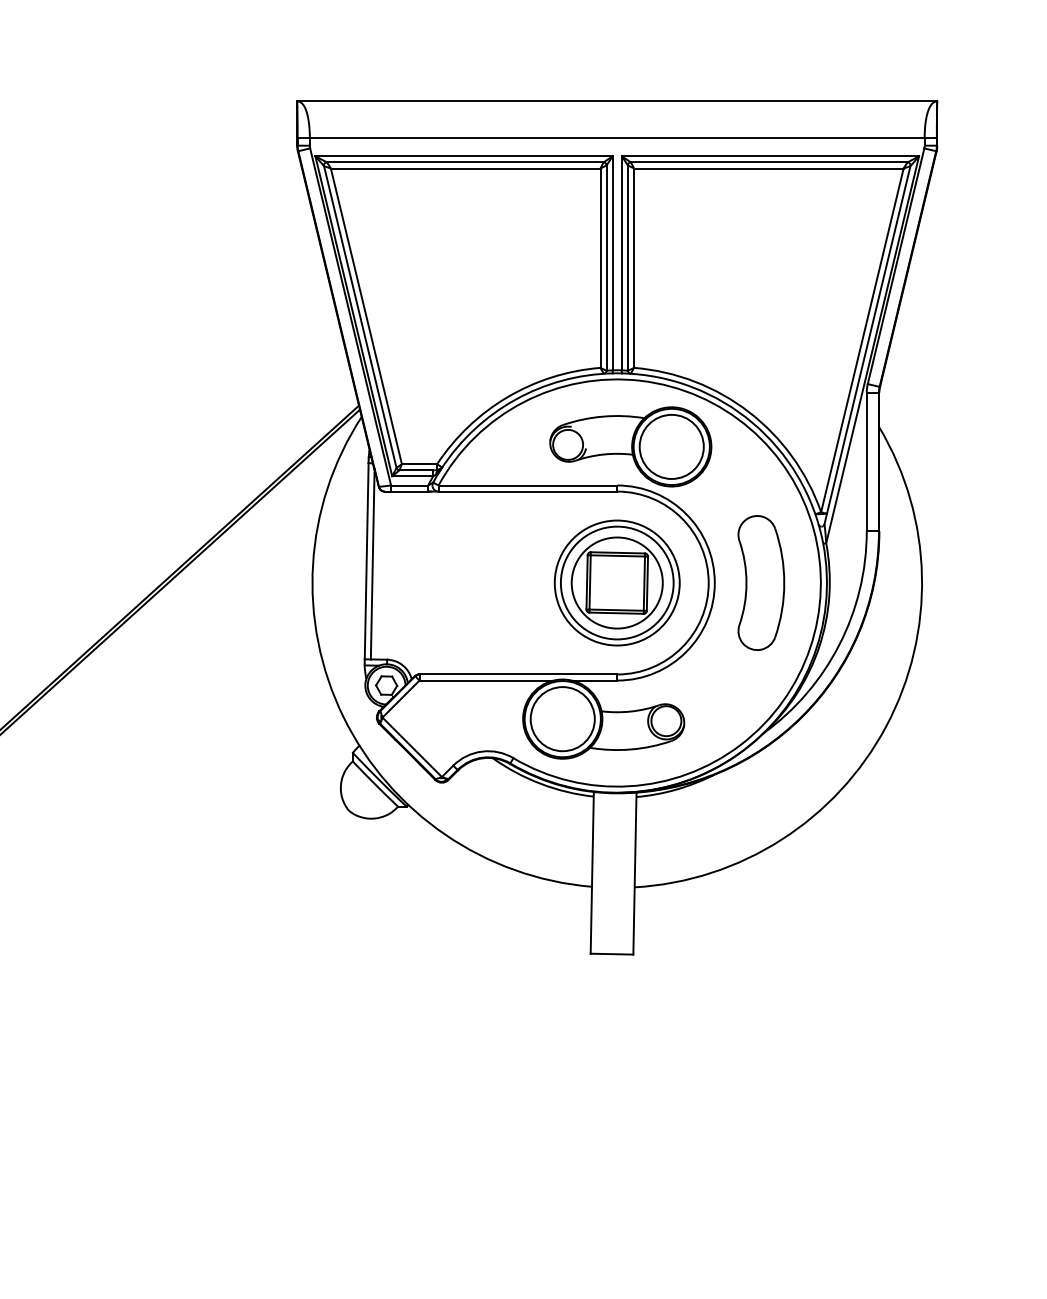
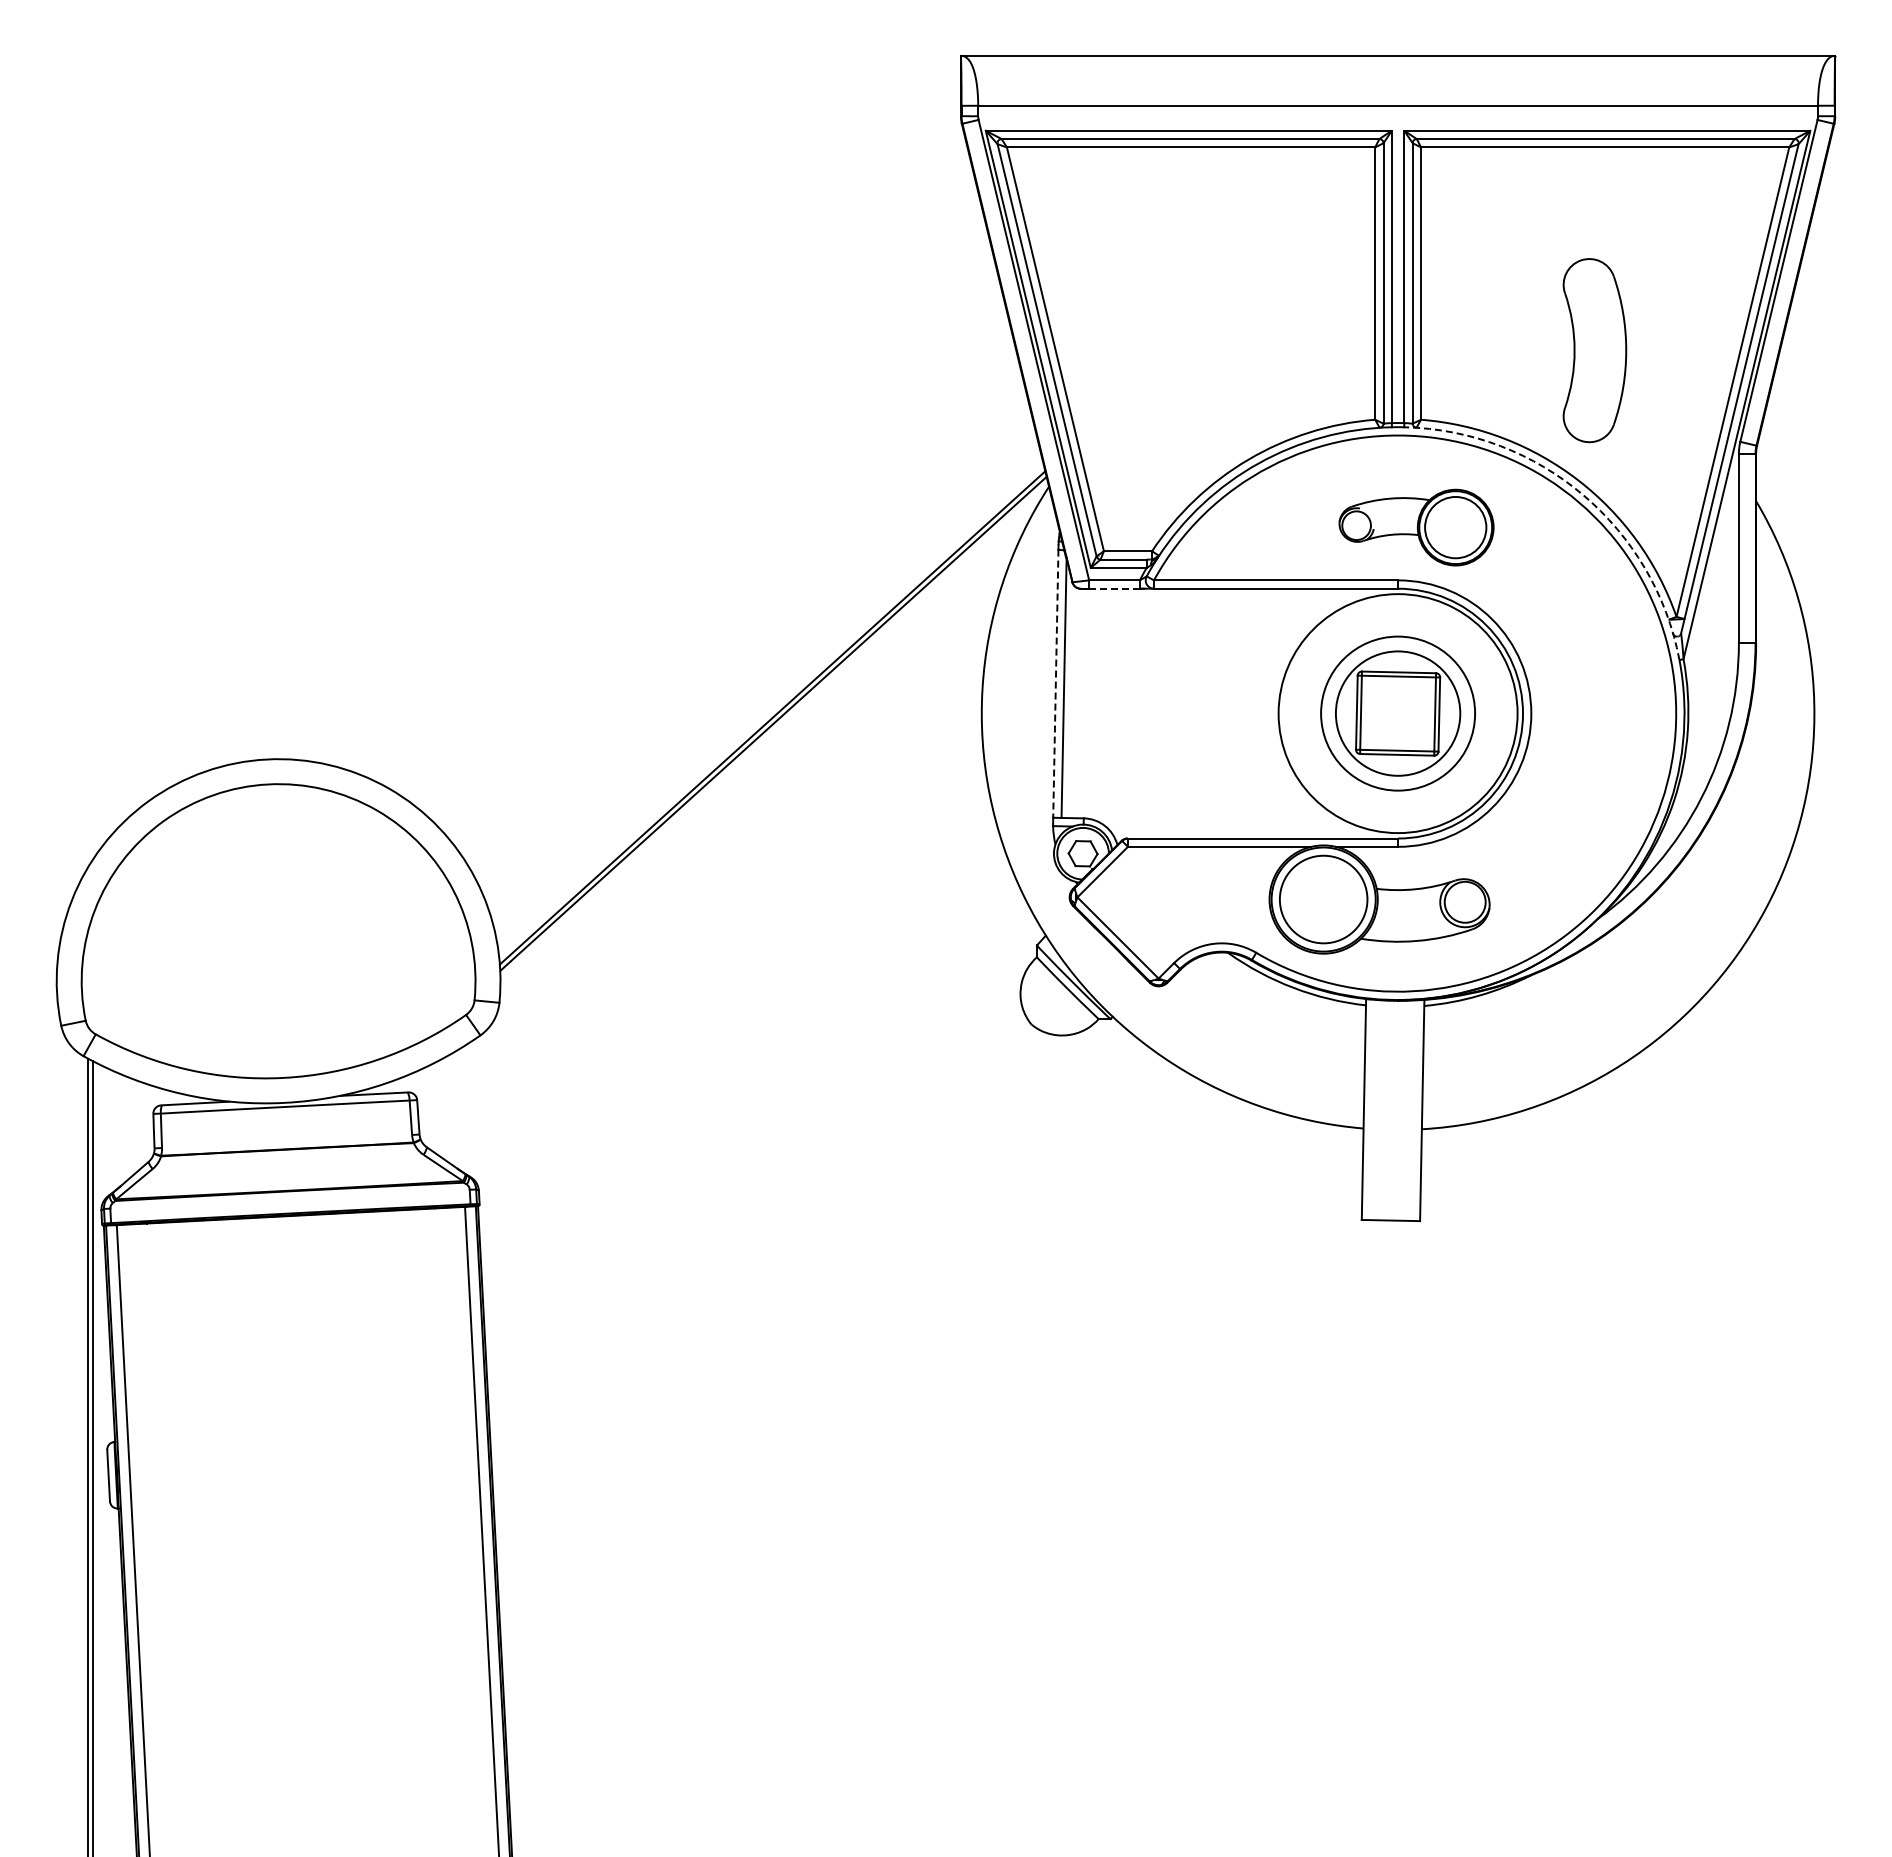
arc: (752, 422) -> (1583, 494), solid -> dashed
part: (630, 446) -> (1416, 527), size x0.7
line: (410, 491) -> (1115, 588), solid -> dashed
line: (366, 561) -> (1055, 684), solid -> dashed
circle: (616, 582) -> (1397, 713), size x1.4
part: (761, 582) -> (1594, 350), moved

